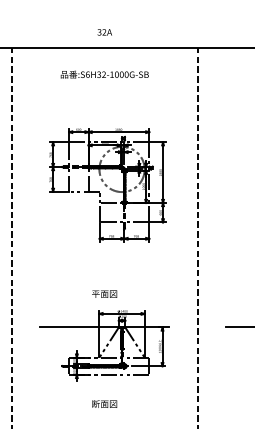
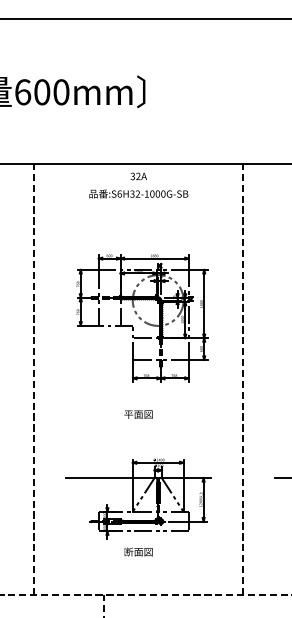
text: (104, 32) -> (138, 176), moved
text: (104, 294) -> (138, 414), moved
text: (104, 403) -> (138, 551), moved

